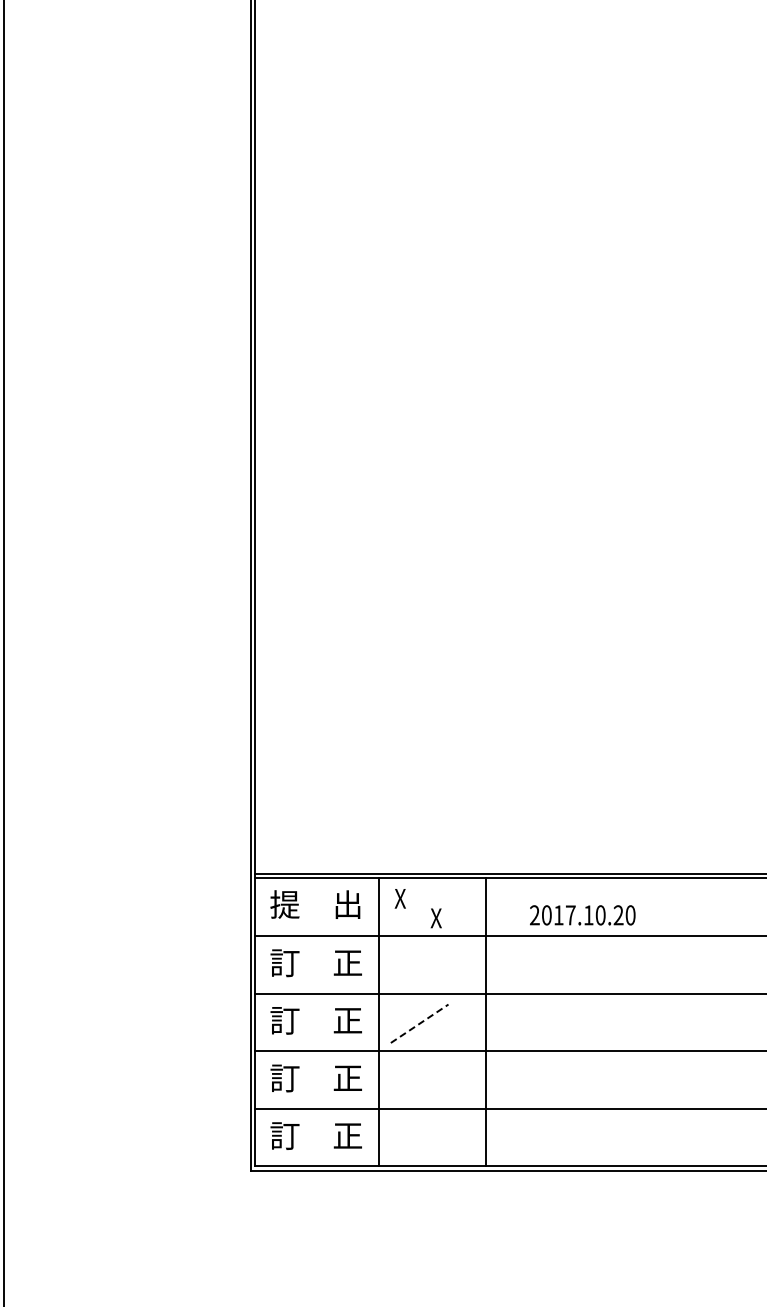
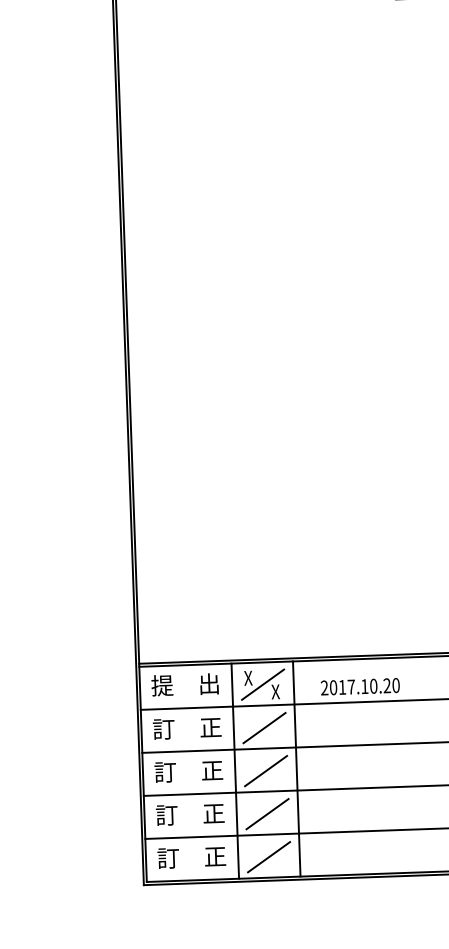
line: (419, 907) -> (262, 684), added
text: (582, 915) -> (360, 686), moved
line: (419, 965) -> (264, 727), added
line: (485, 1022) -> (296, 769), moved
line: (419, 1023) -> (265, 770), dashed -> solid
line: (419, 1081) -> (267, 814), added
line: (419, 1138) -> (268, 856), added

